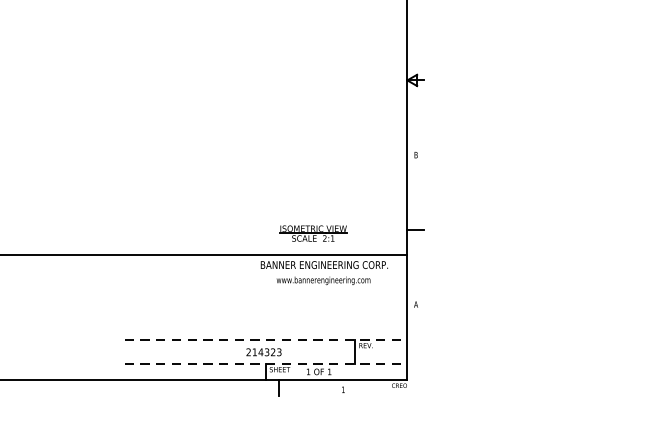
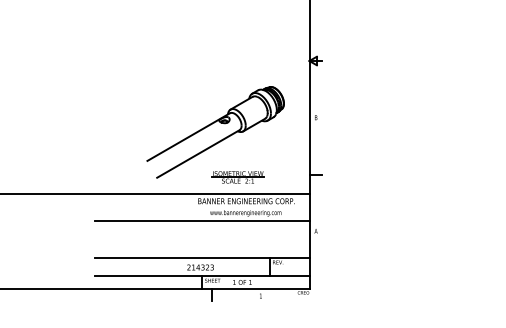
part: (275, 166) -> (209, 126), added
line: (265, 290) -> (201, 220), added
line: (266, 340) -> (202, 258), dashed -> solid
line: (266, 364) -> (202, 276), dashed -> solid

